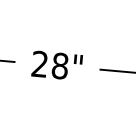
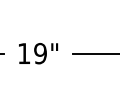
text: (50, 64) -> (32, 53), 28" -> 19"

